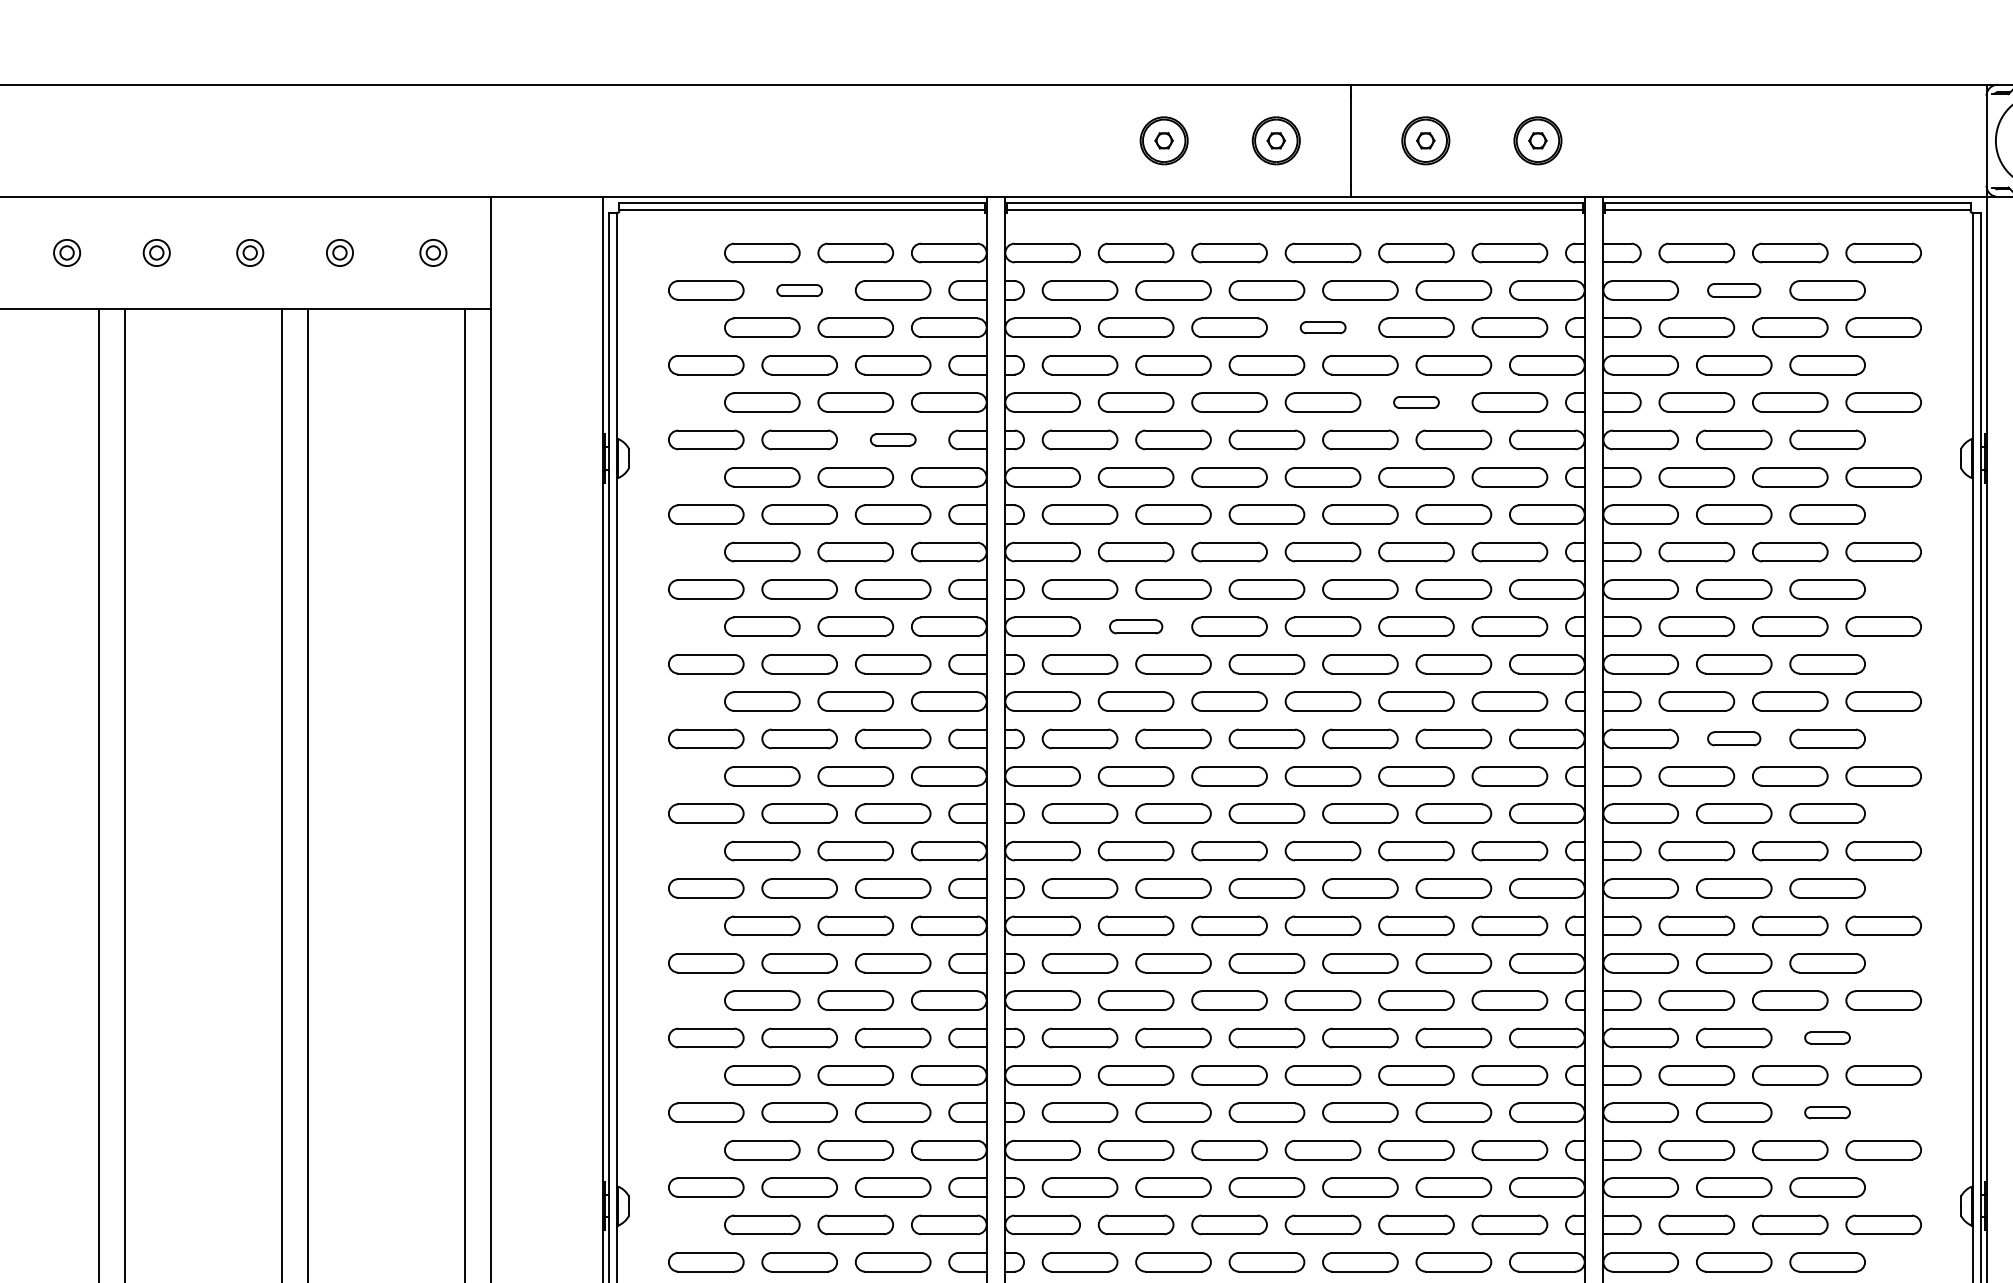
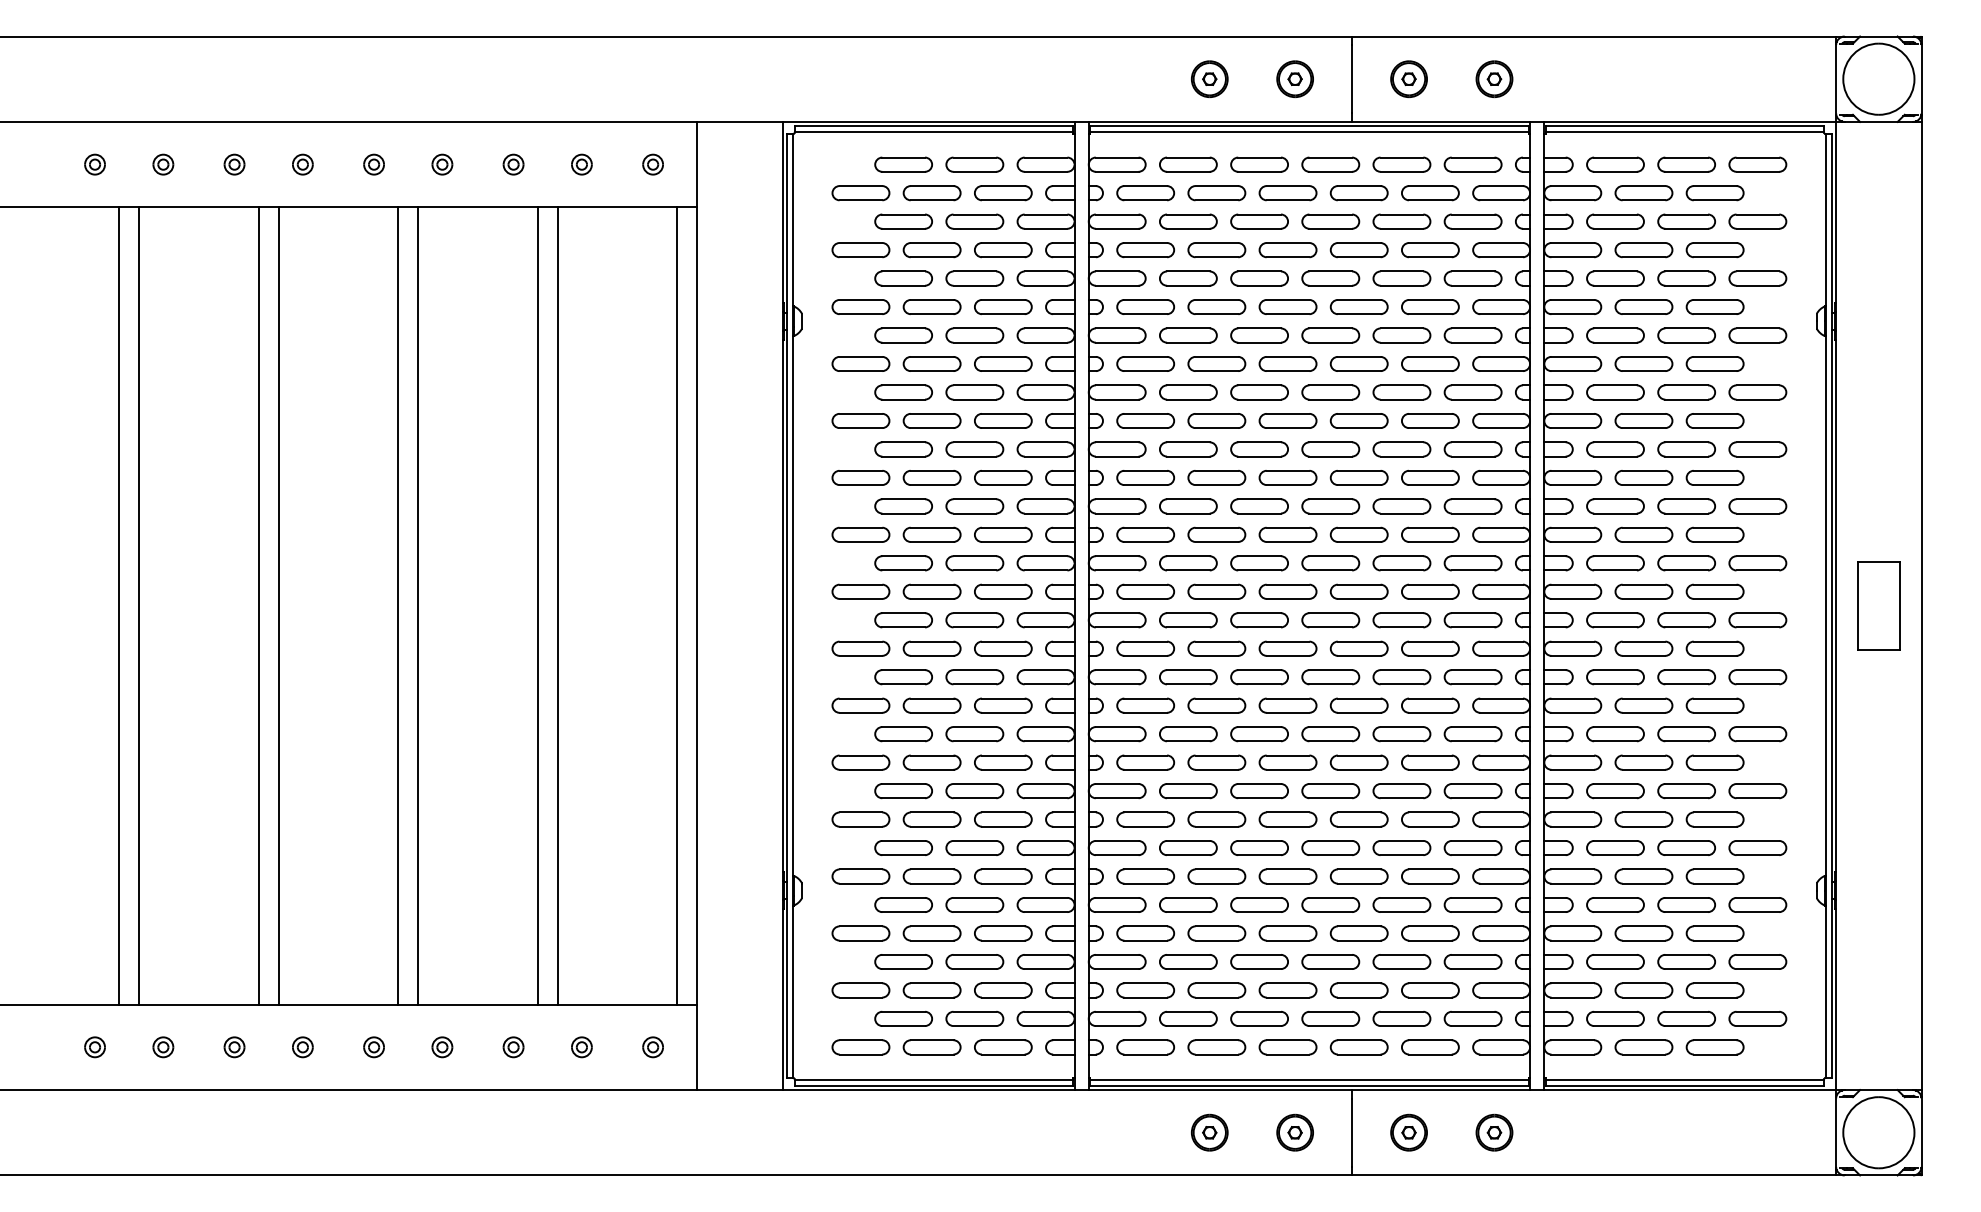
part: (798, 290) -> (931, 193), size x1.67
part: (1733, 290) -> (1643, 193), size x1.43
part: (1322, 327) -> (1330, 221), size x1.67
part: (1415, 402) -> (1401, 278), size x1.67
part: (893, 439) -> (1003, 306), size x1.67
part: (1136, 626) -> (1188, 449), size x1.43
part: (1733, 738) -> (1643, 534), size x1.43
part: (1826, 1037) -> (1714, 762), size x1.67
part: (1826, 1112) -> (1714, 819), size x1.67

